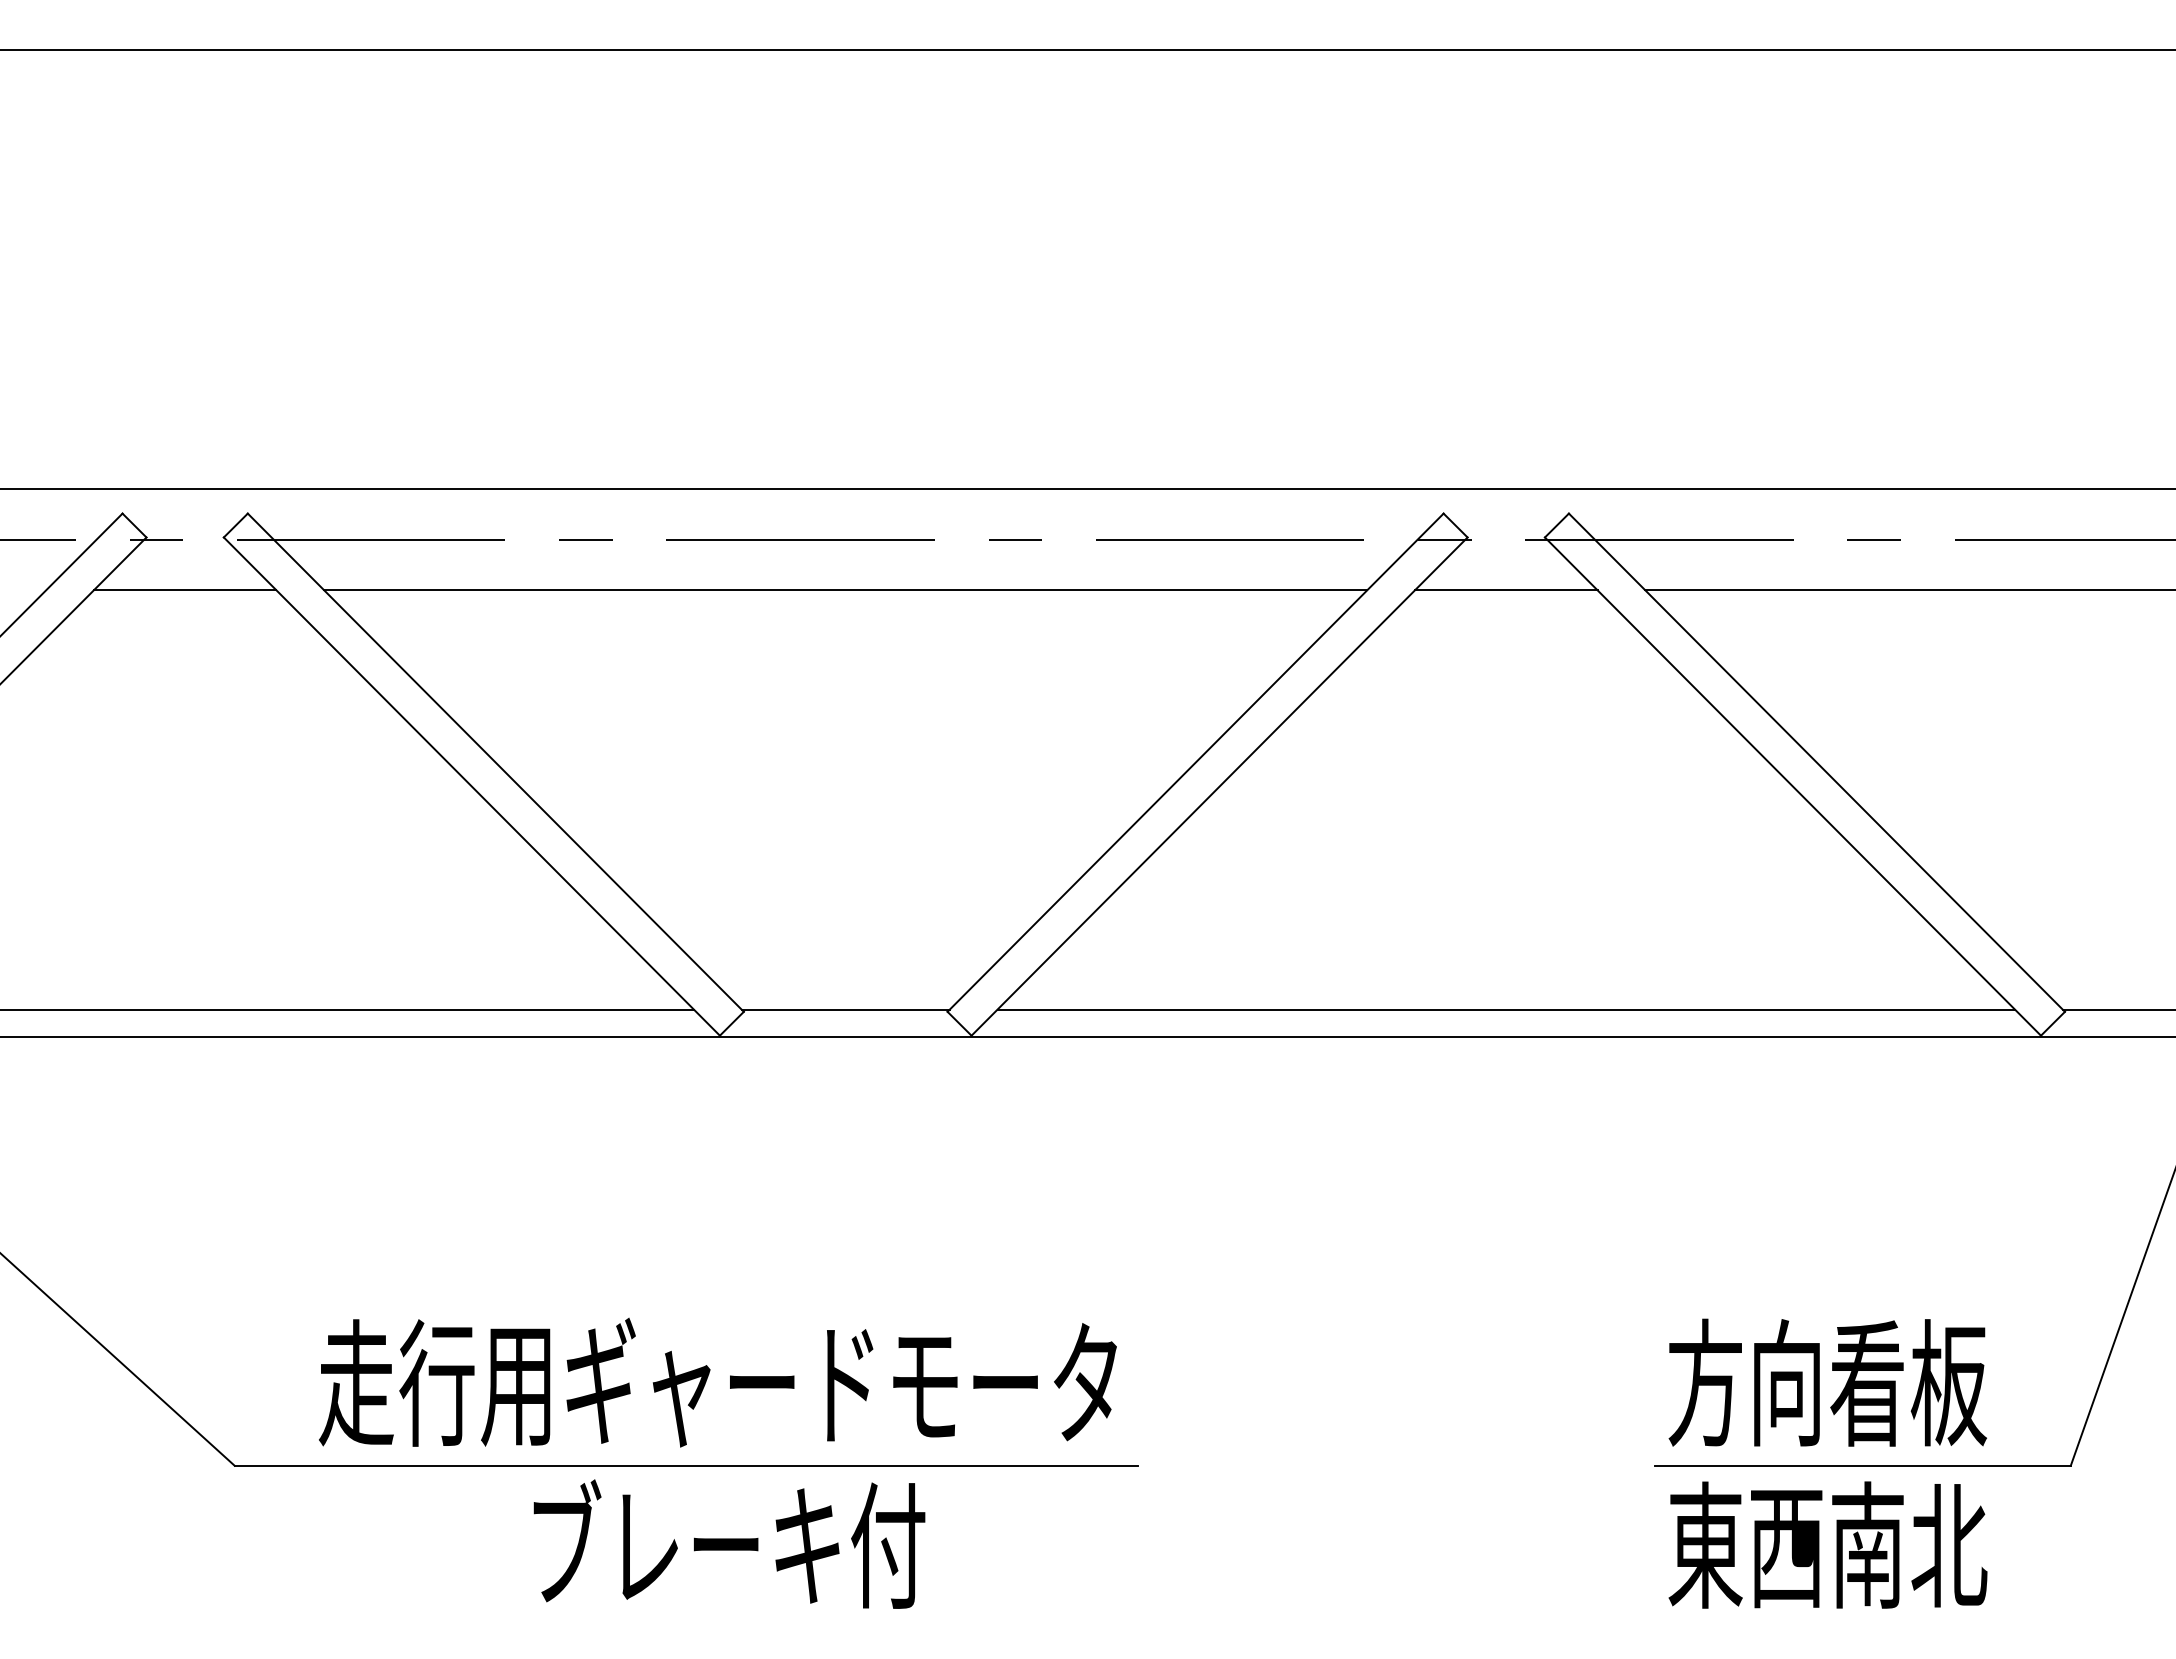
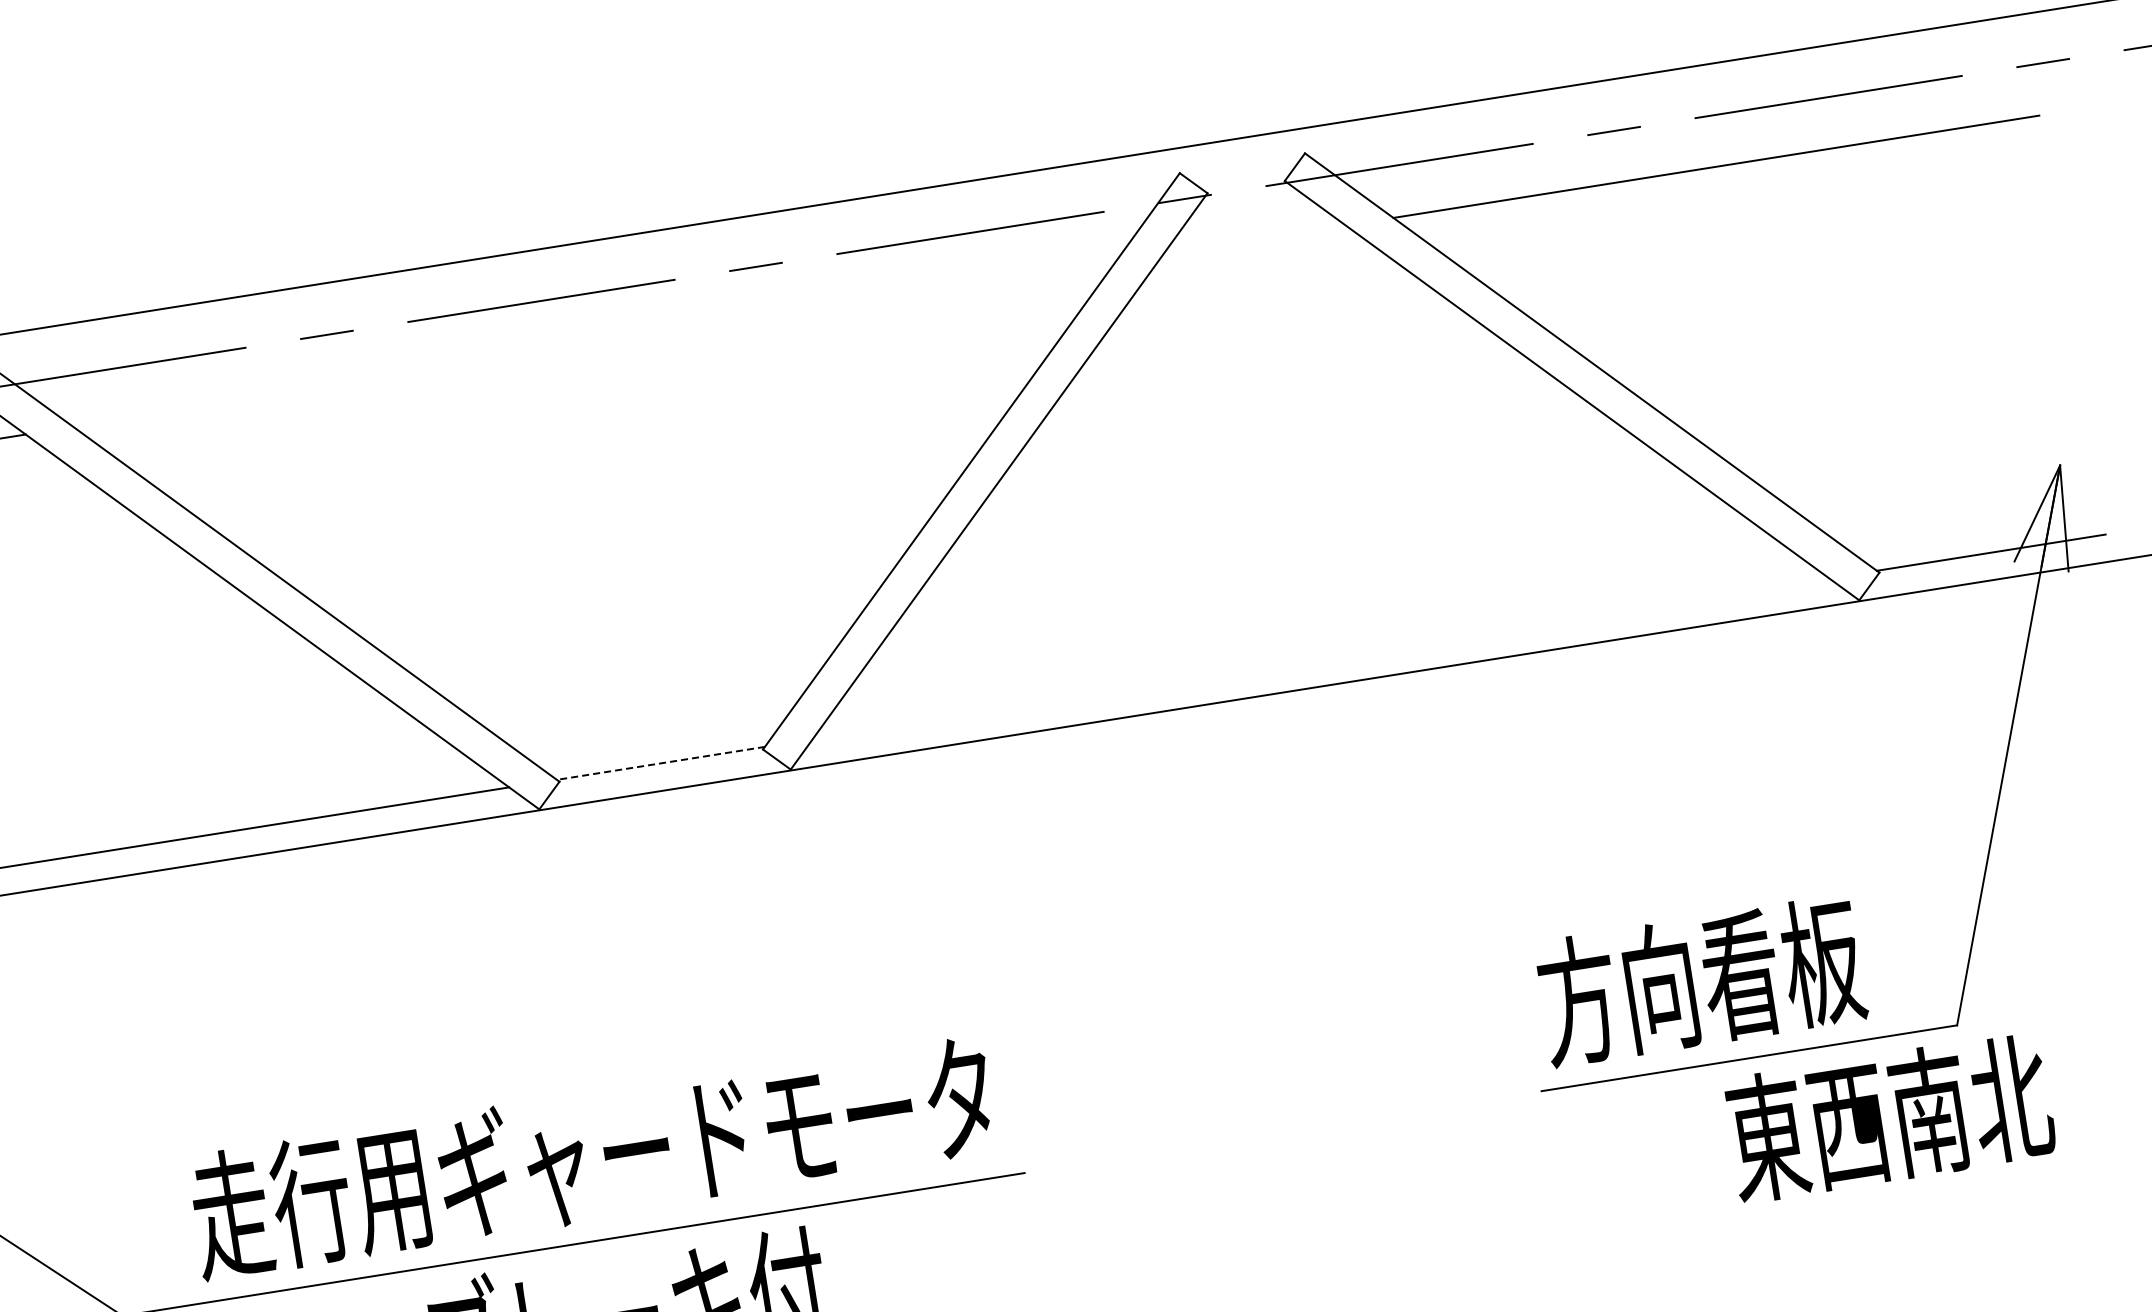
line: (845, 590) -> (594, 344), removed
line: (1506, 590) -> (1254, 240), removed
line: (845, 1009) -> (660, 763), solid -> dashed
line: (1506, 1009) -> (1321, 658), removed
text: (1827, 1544) -> (1889, 1116), moved

